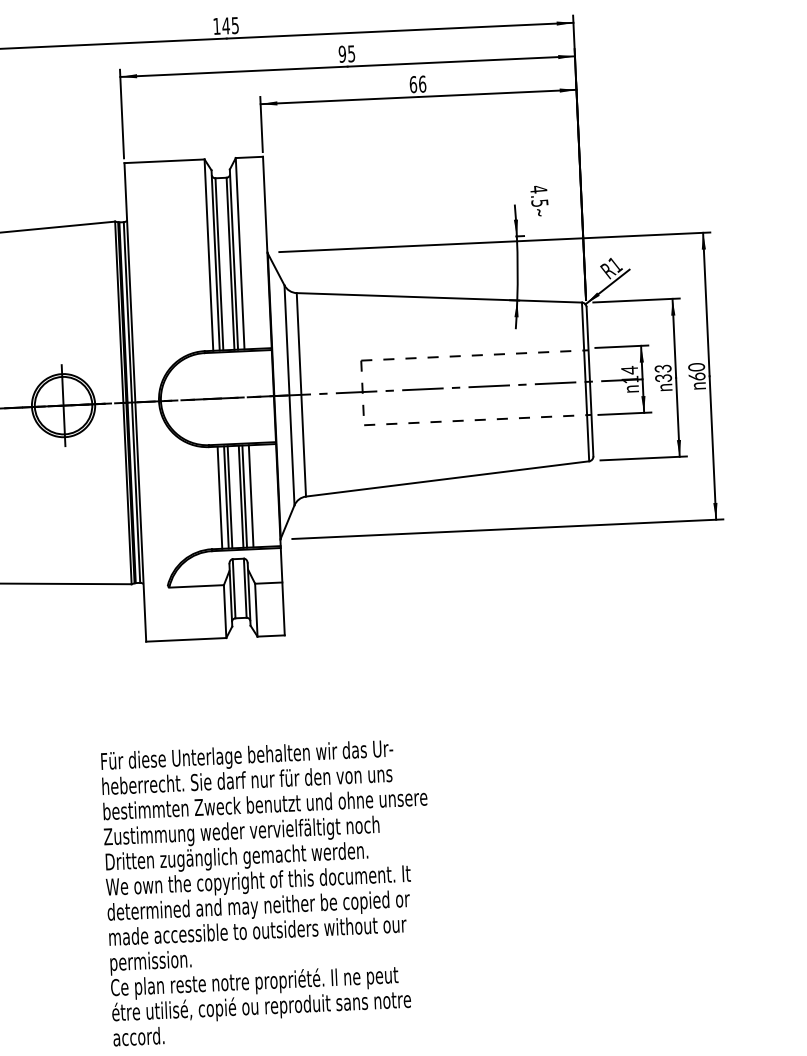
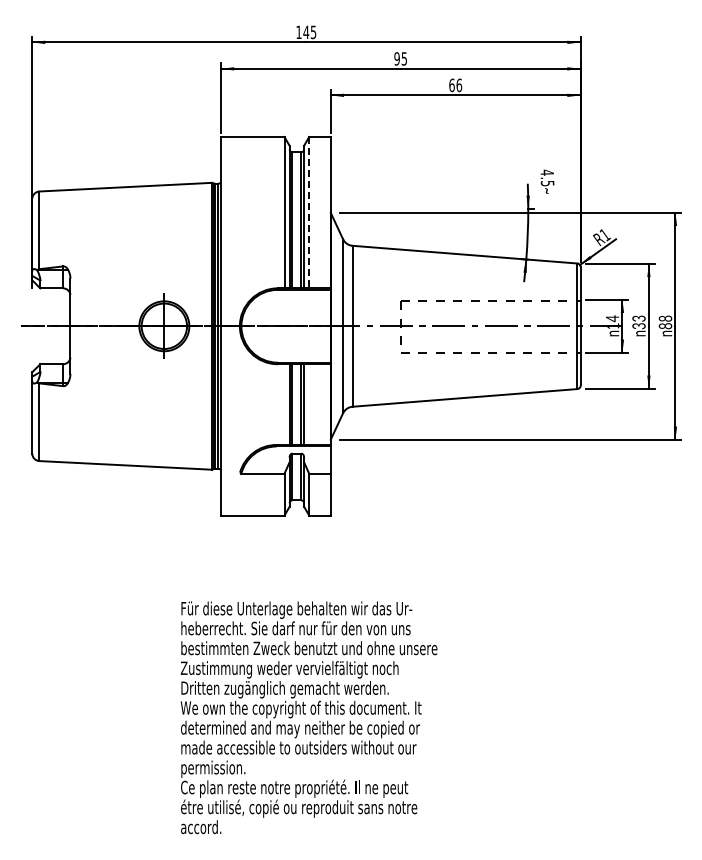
line: (240, 253) -> (309, 212), solid -> dashed
text: (695, 372) -> (664, 322), 60 -> 88
line: (251, 496) -> (309, 404), removed
line: (219, 497) -> (284, 404), removed

